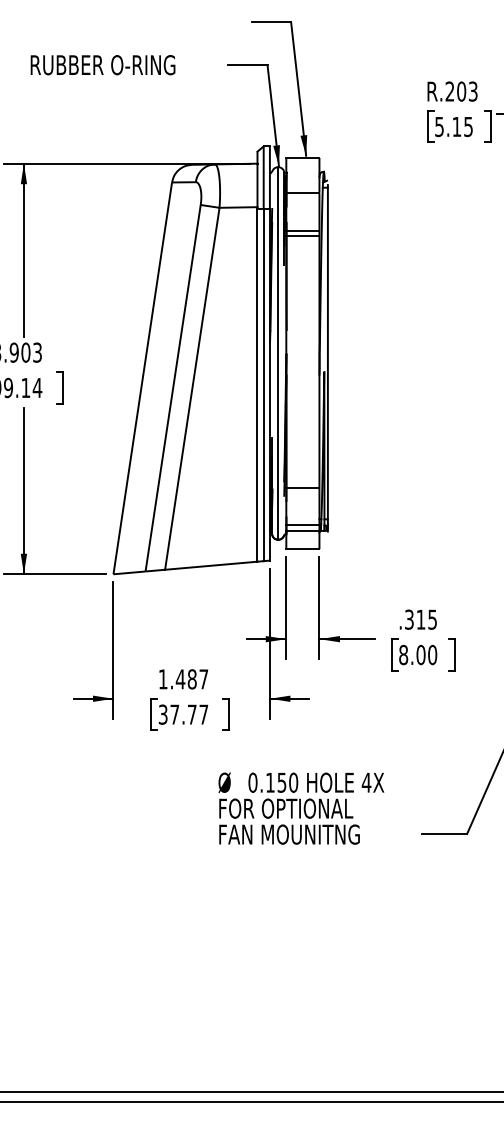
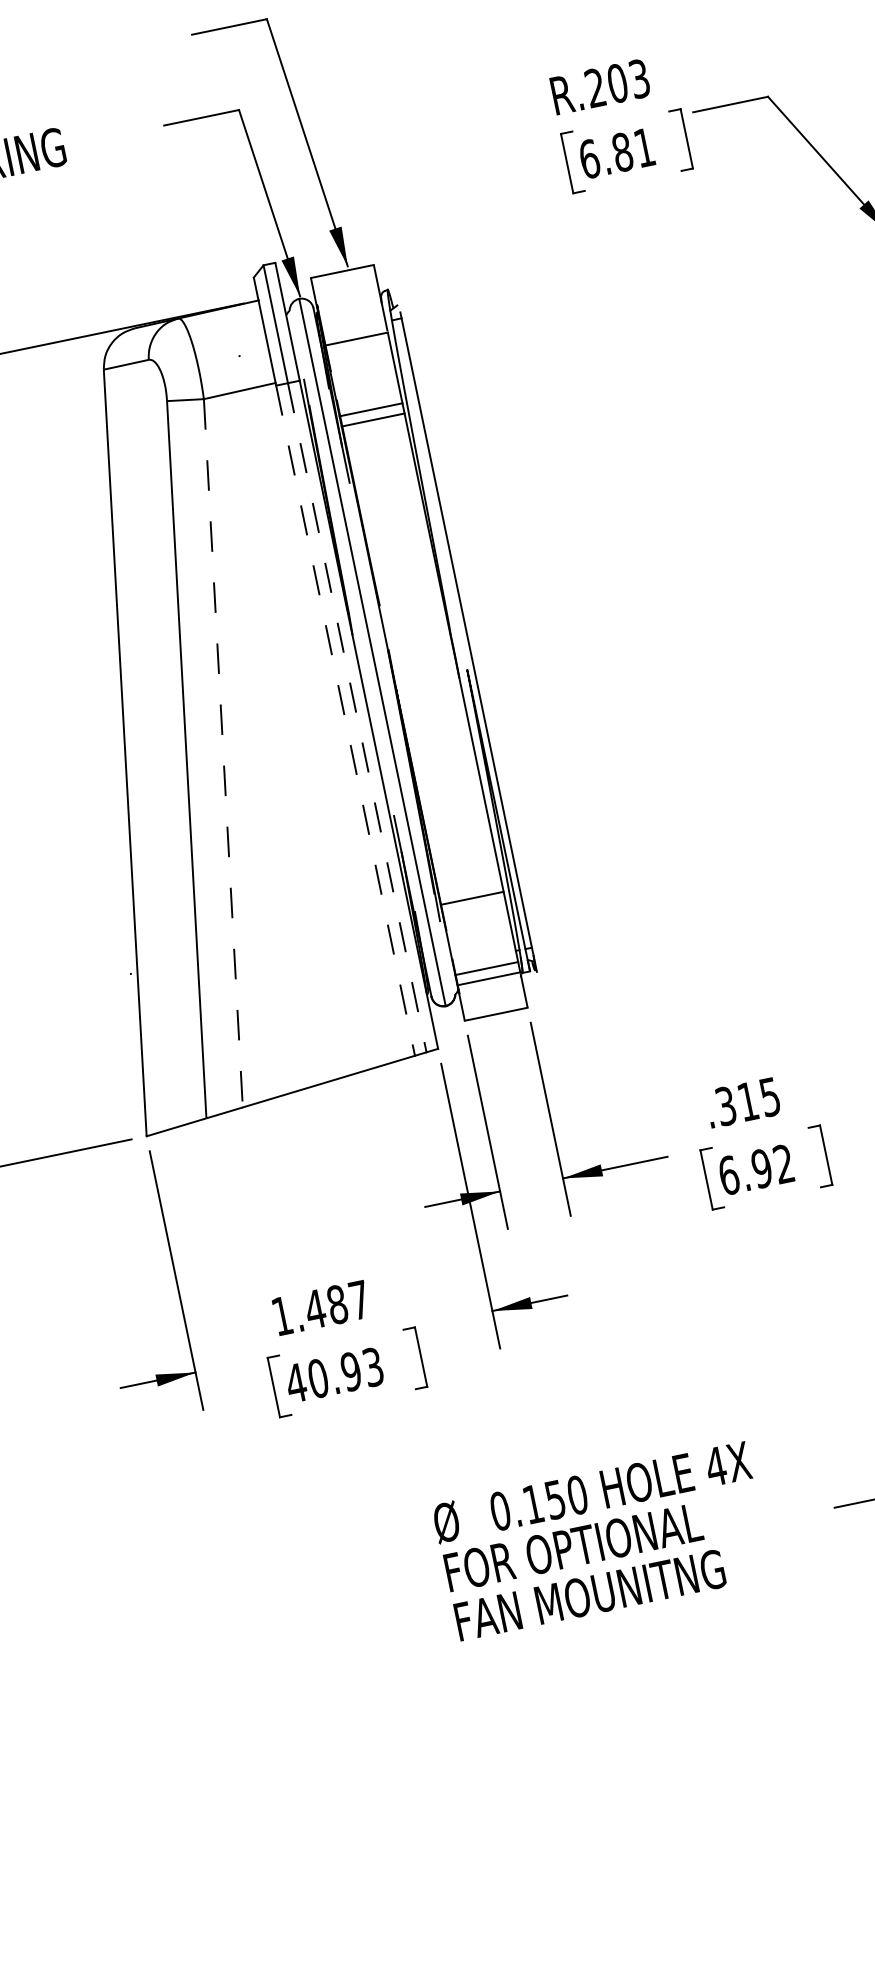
text: (453, 126) -> (615, 152), 5.15 -> 6.81
line: (257, 385) -> (345, 721), solid -> dashed
line: (263, 385) -> (357, 719), solid -> dashed
line: (192, 389) -> (223, 754), solid -> dashed
text: (418, 654) -> (756, 1168), 8.00 -> 6.92
text: (183, 714) -> (334, 1374), 37.77 -> 40.93
text: (301, 808) -> (602, 1541), moved

